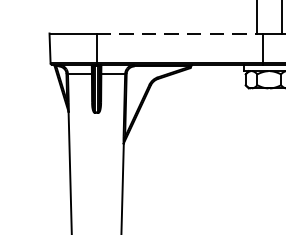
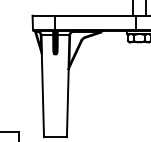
line: (180, 33) -> (96, 15), dashed -> solid

